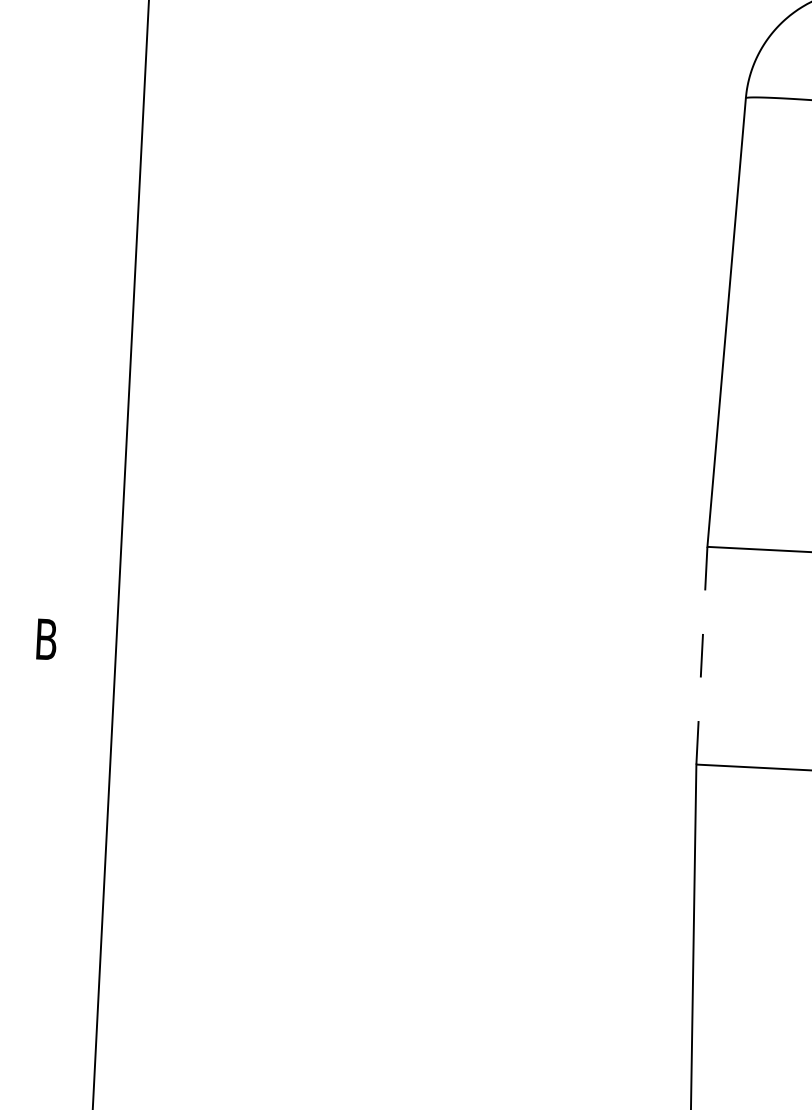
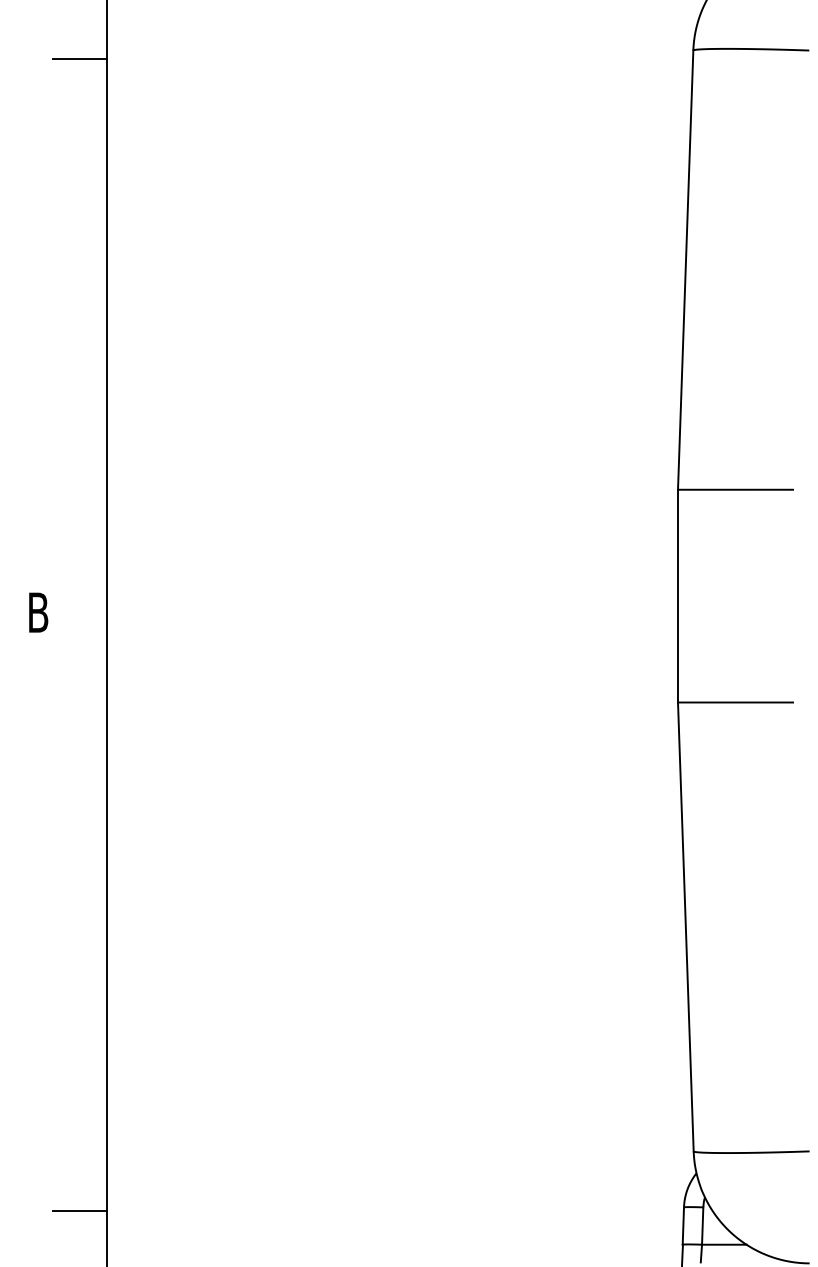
line: (117, 74) -> (79, 58), added
line: (702, 655) -> (678, 595), dashed -> solid

